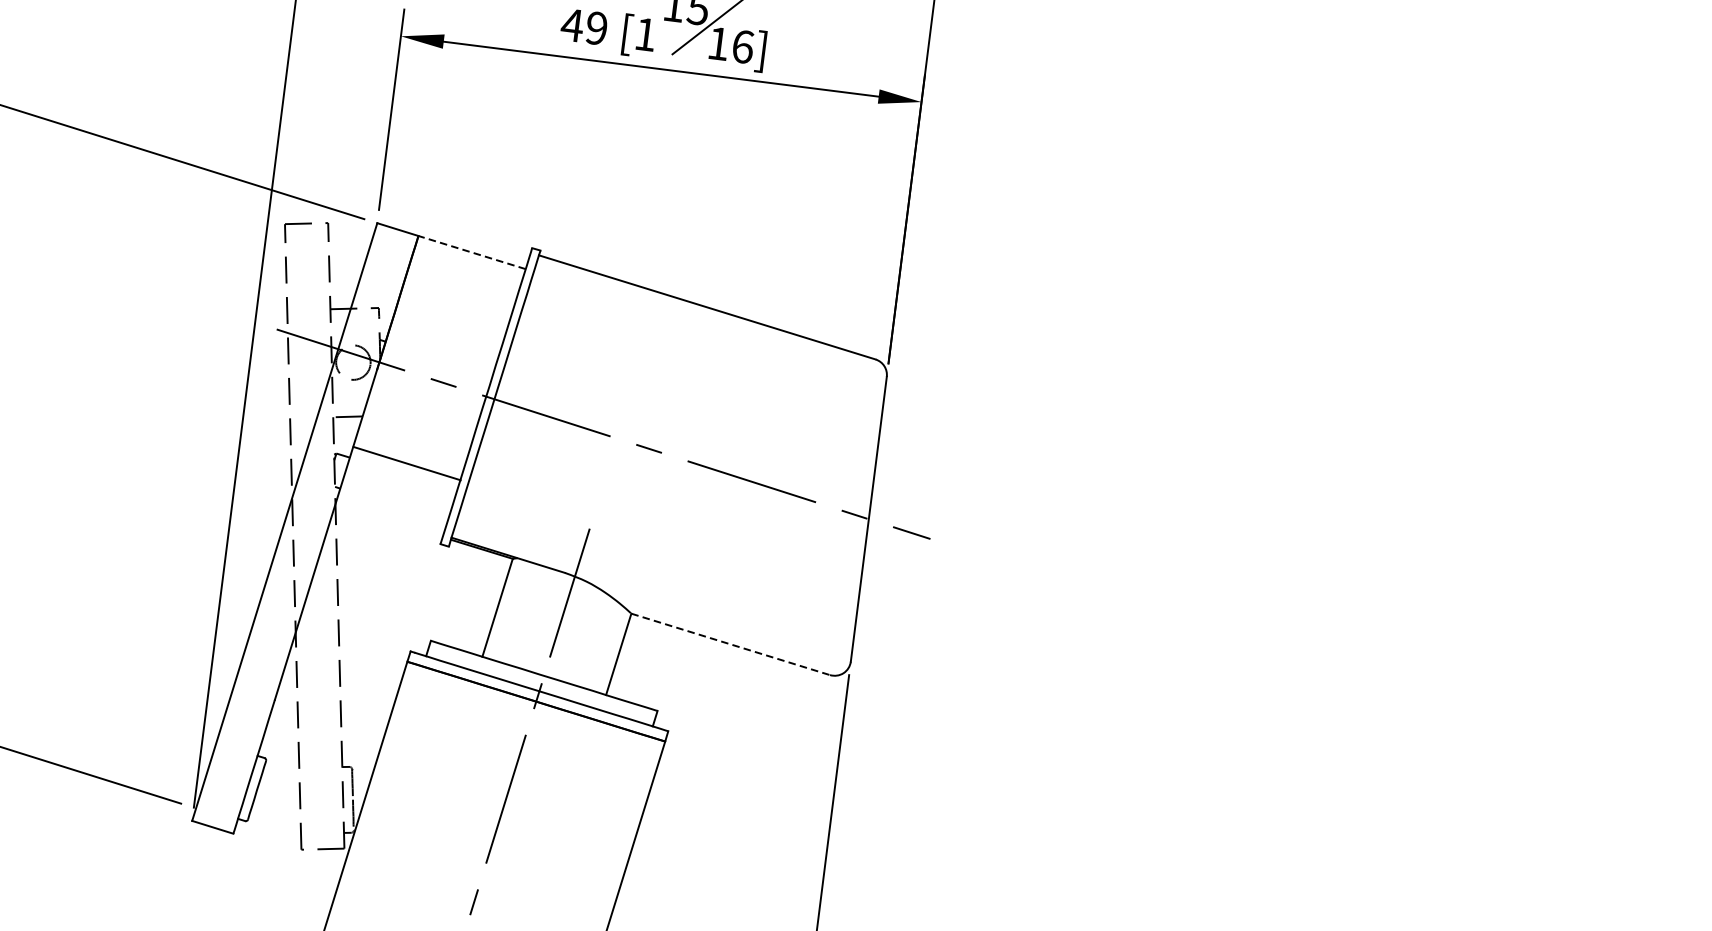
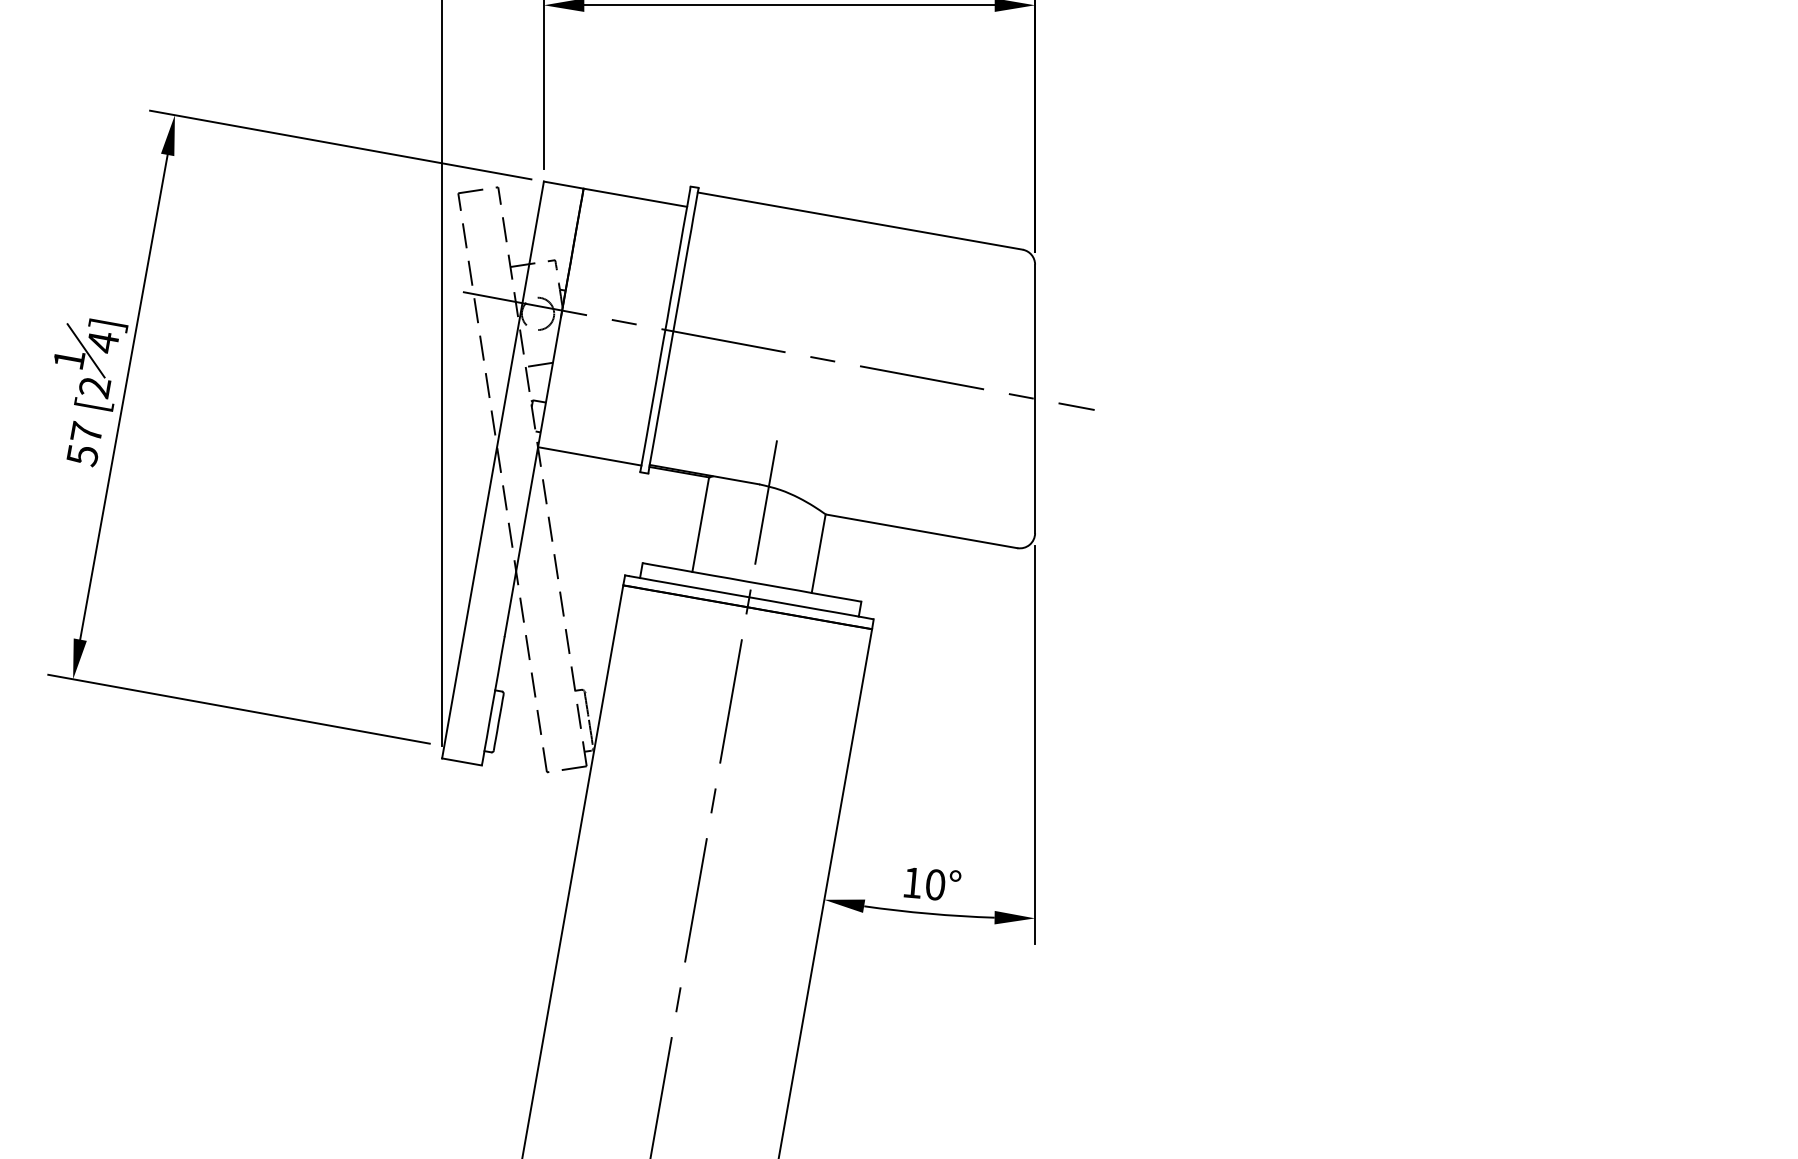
line: (471, 252) -> (634, 197), dashed -> solid
line: (406, 463) -> (589, 456), moved
line: (730, 644) -> (921, 531), dashed -> solid

